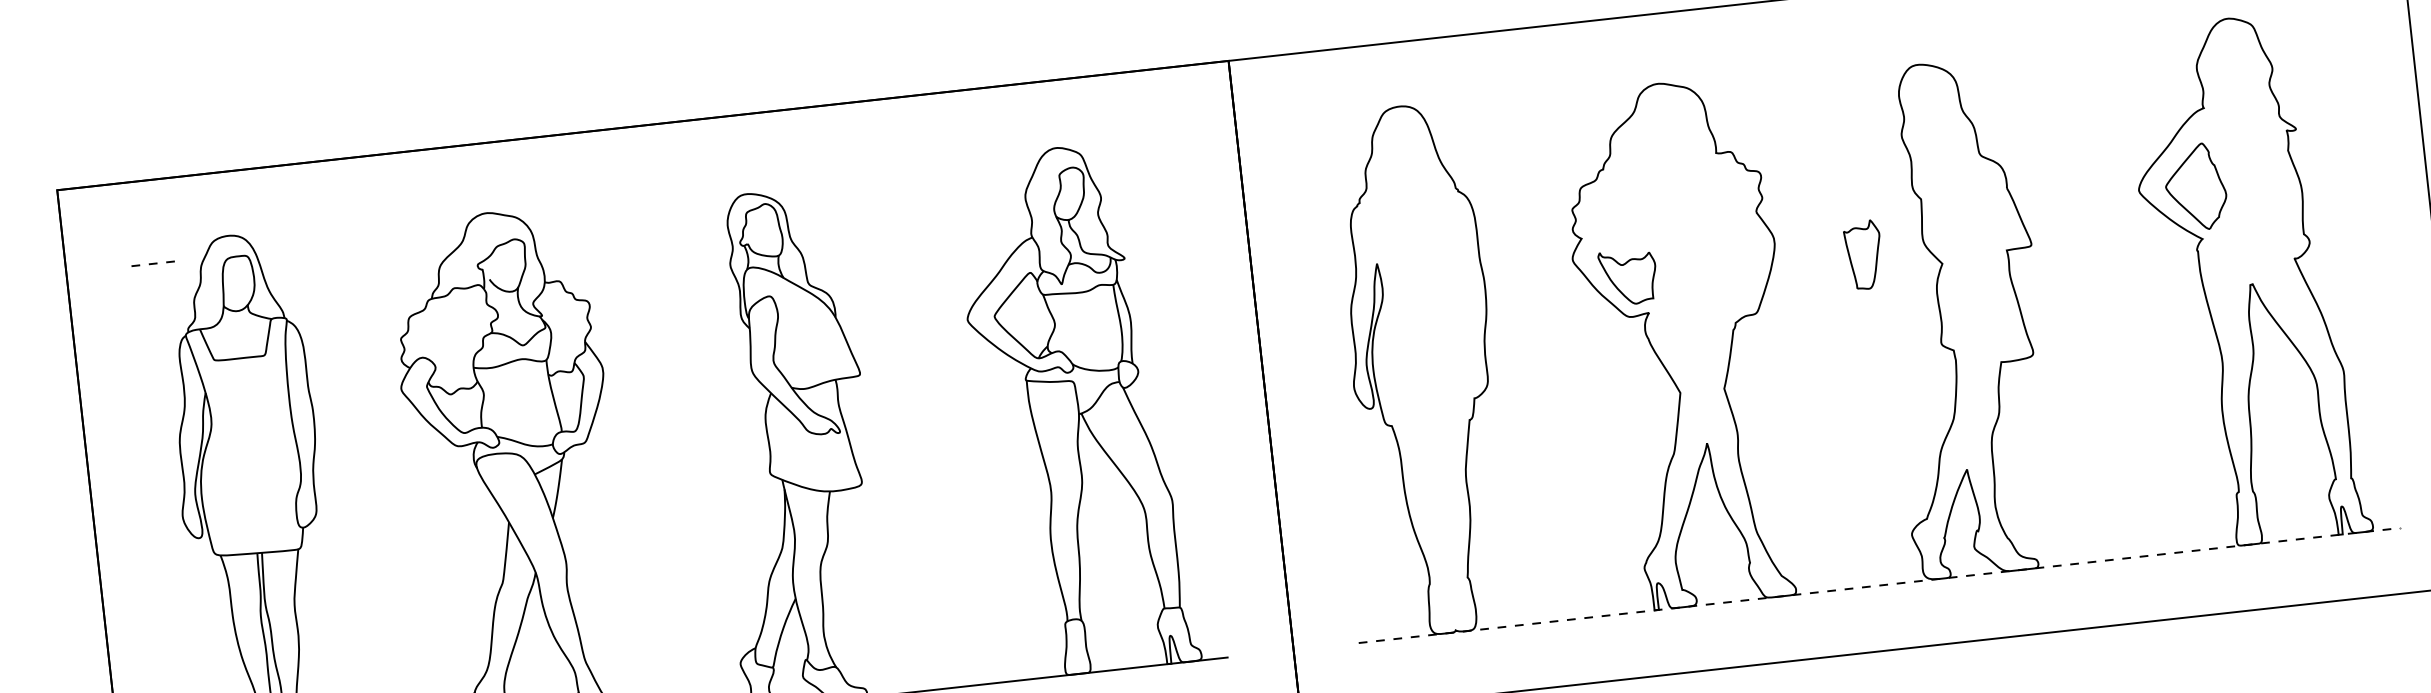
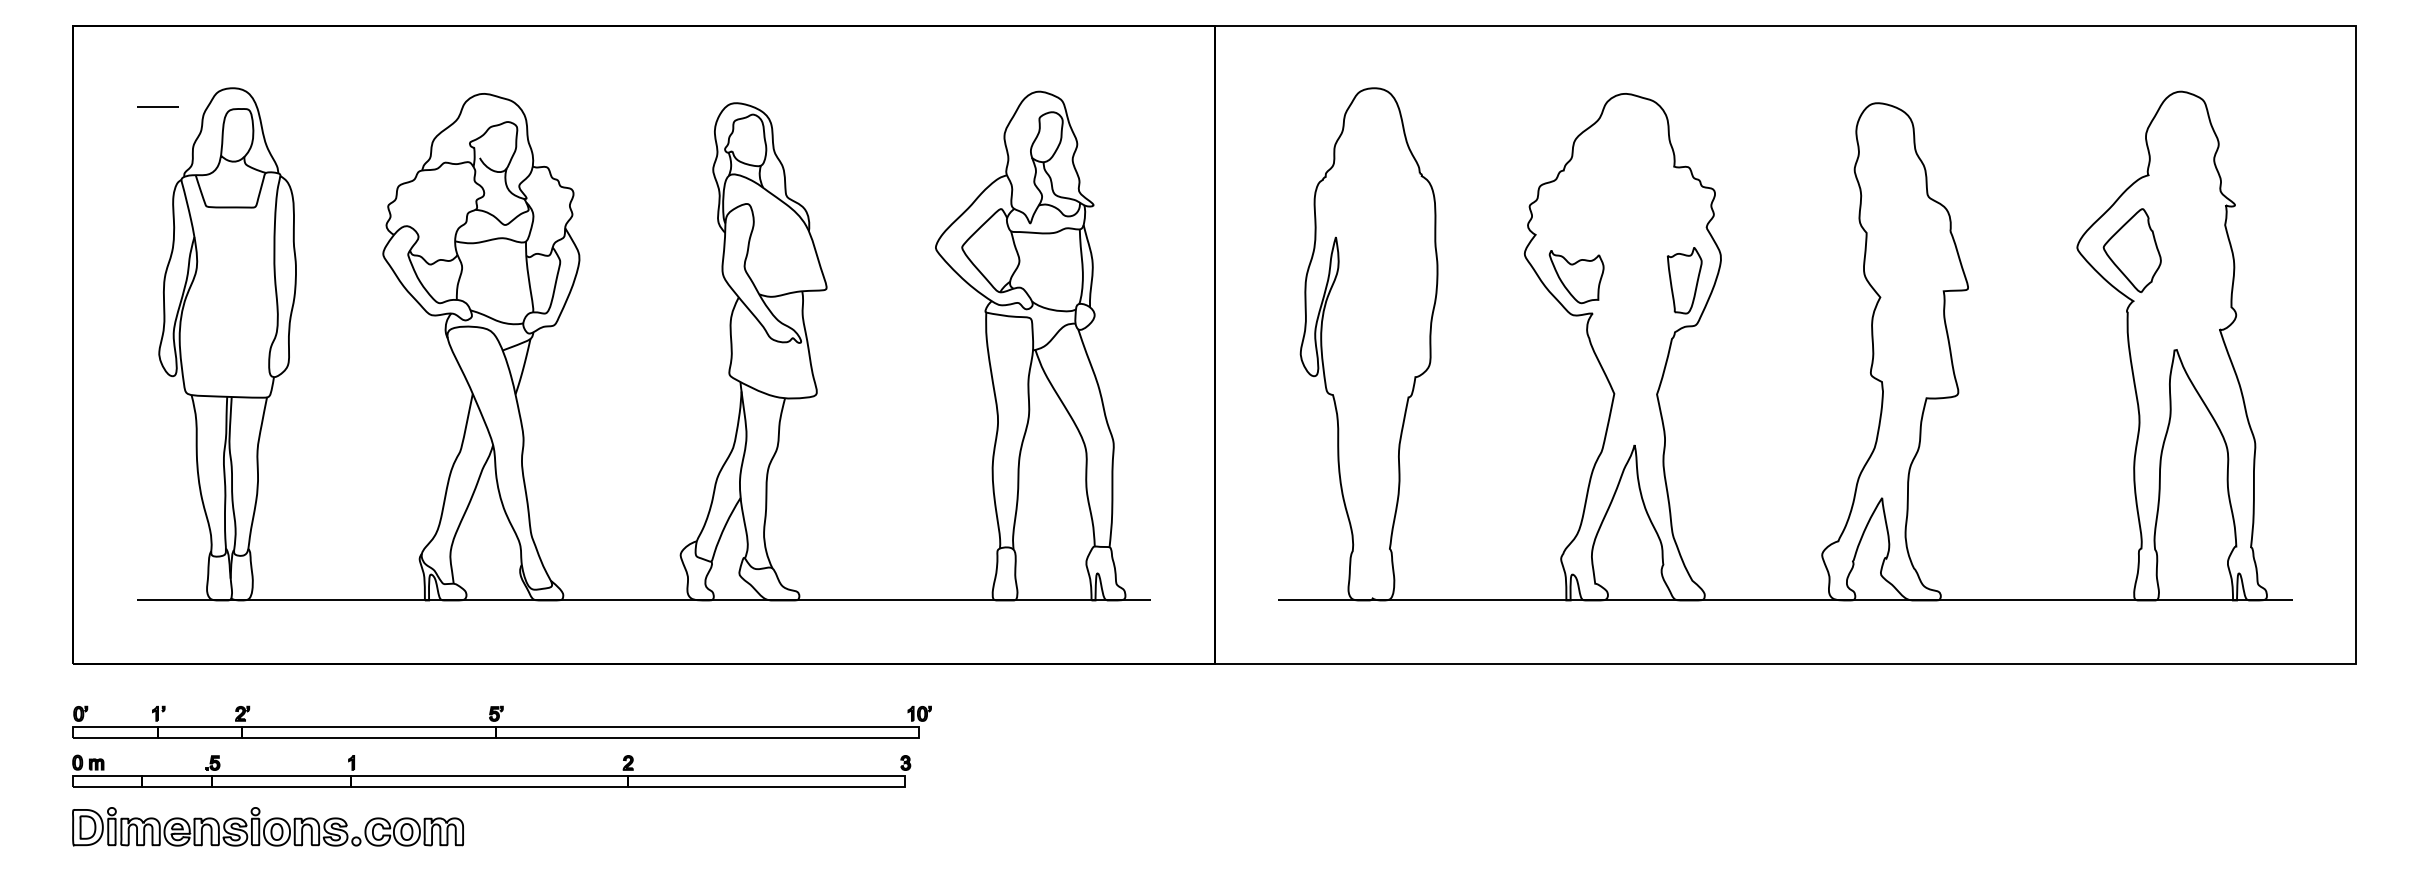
part: (1863, 255) -> (1684, 280), moved
line: (154, 264) -> (158, 107), dashed -> solid
line: (1879, 585) -> (1785, 600), dashed -> solid

